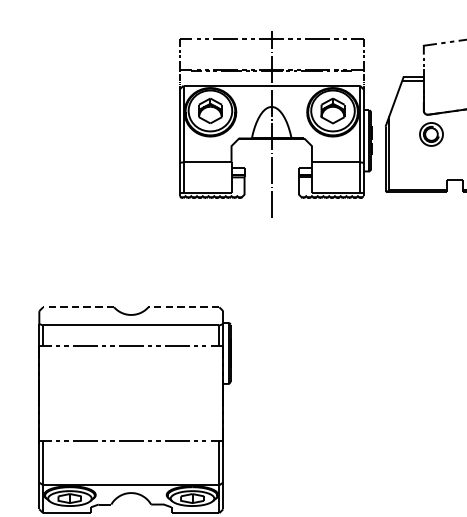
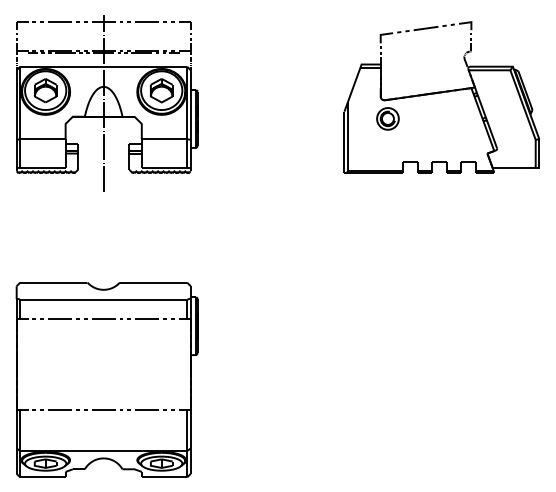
part: (275, 124) -> (107, 103), moved
line: (78, 307) -> (53, 282), dashed -> solid
line: (183, 307) -> (153, 282), dashed -> solid

